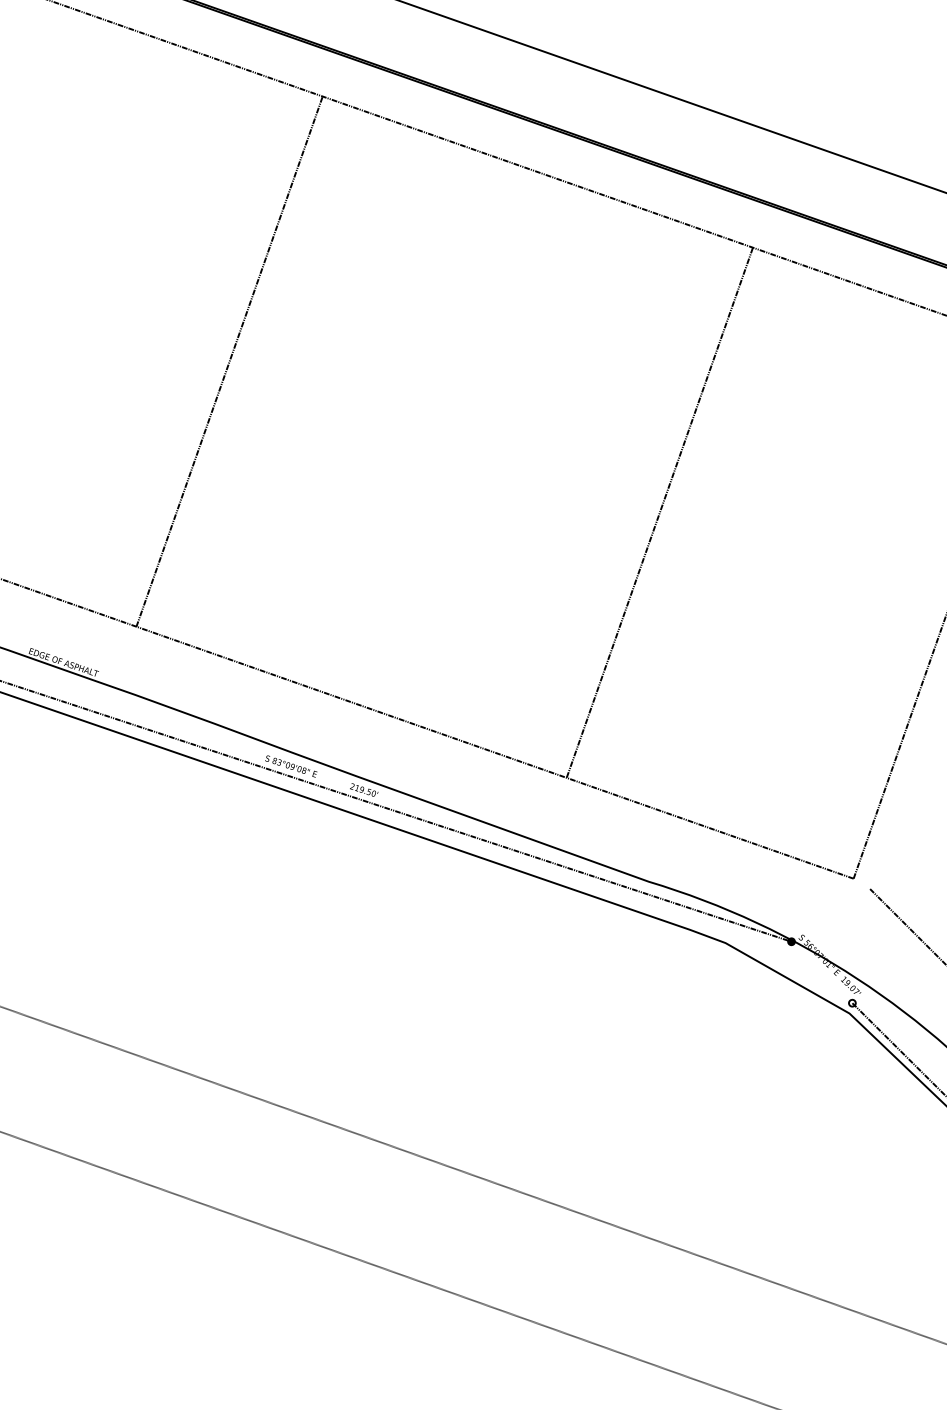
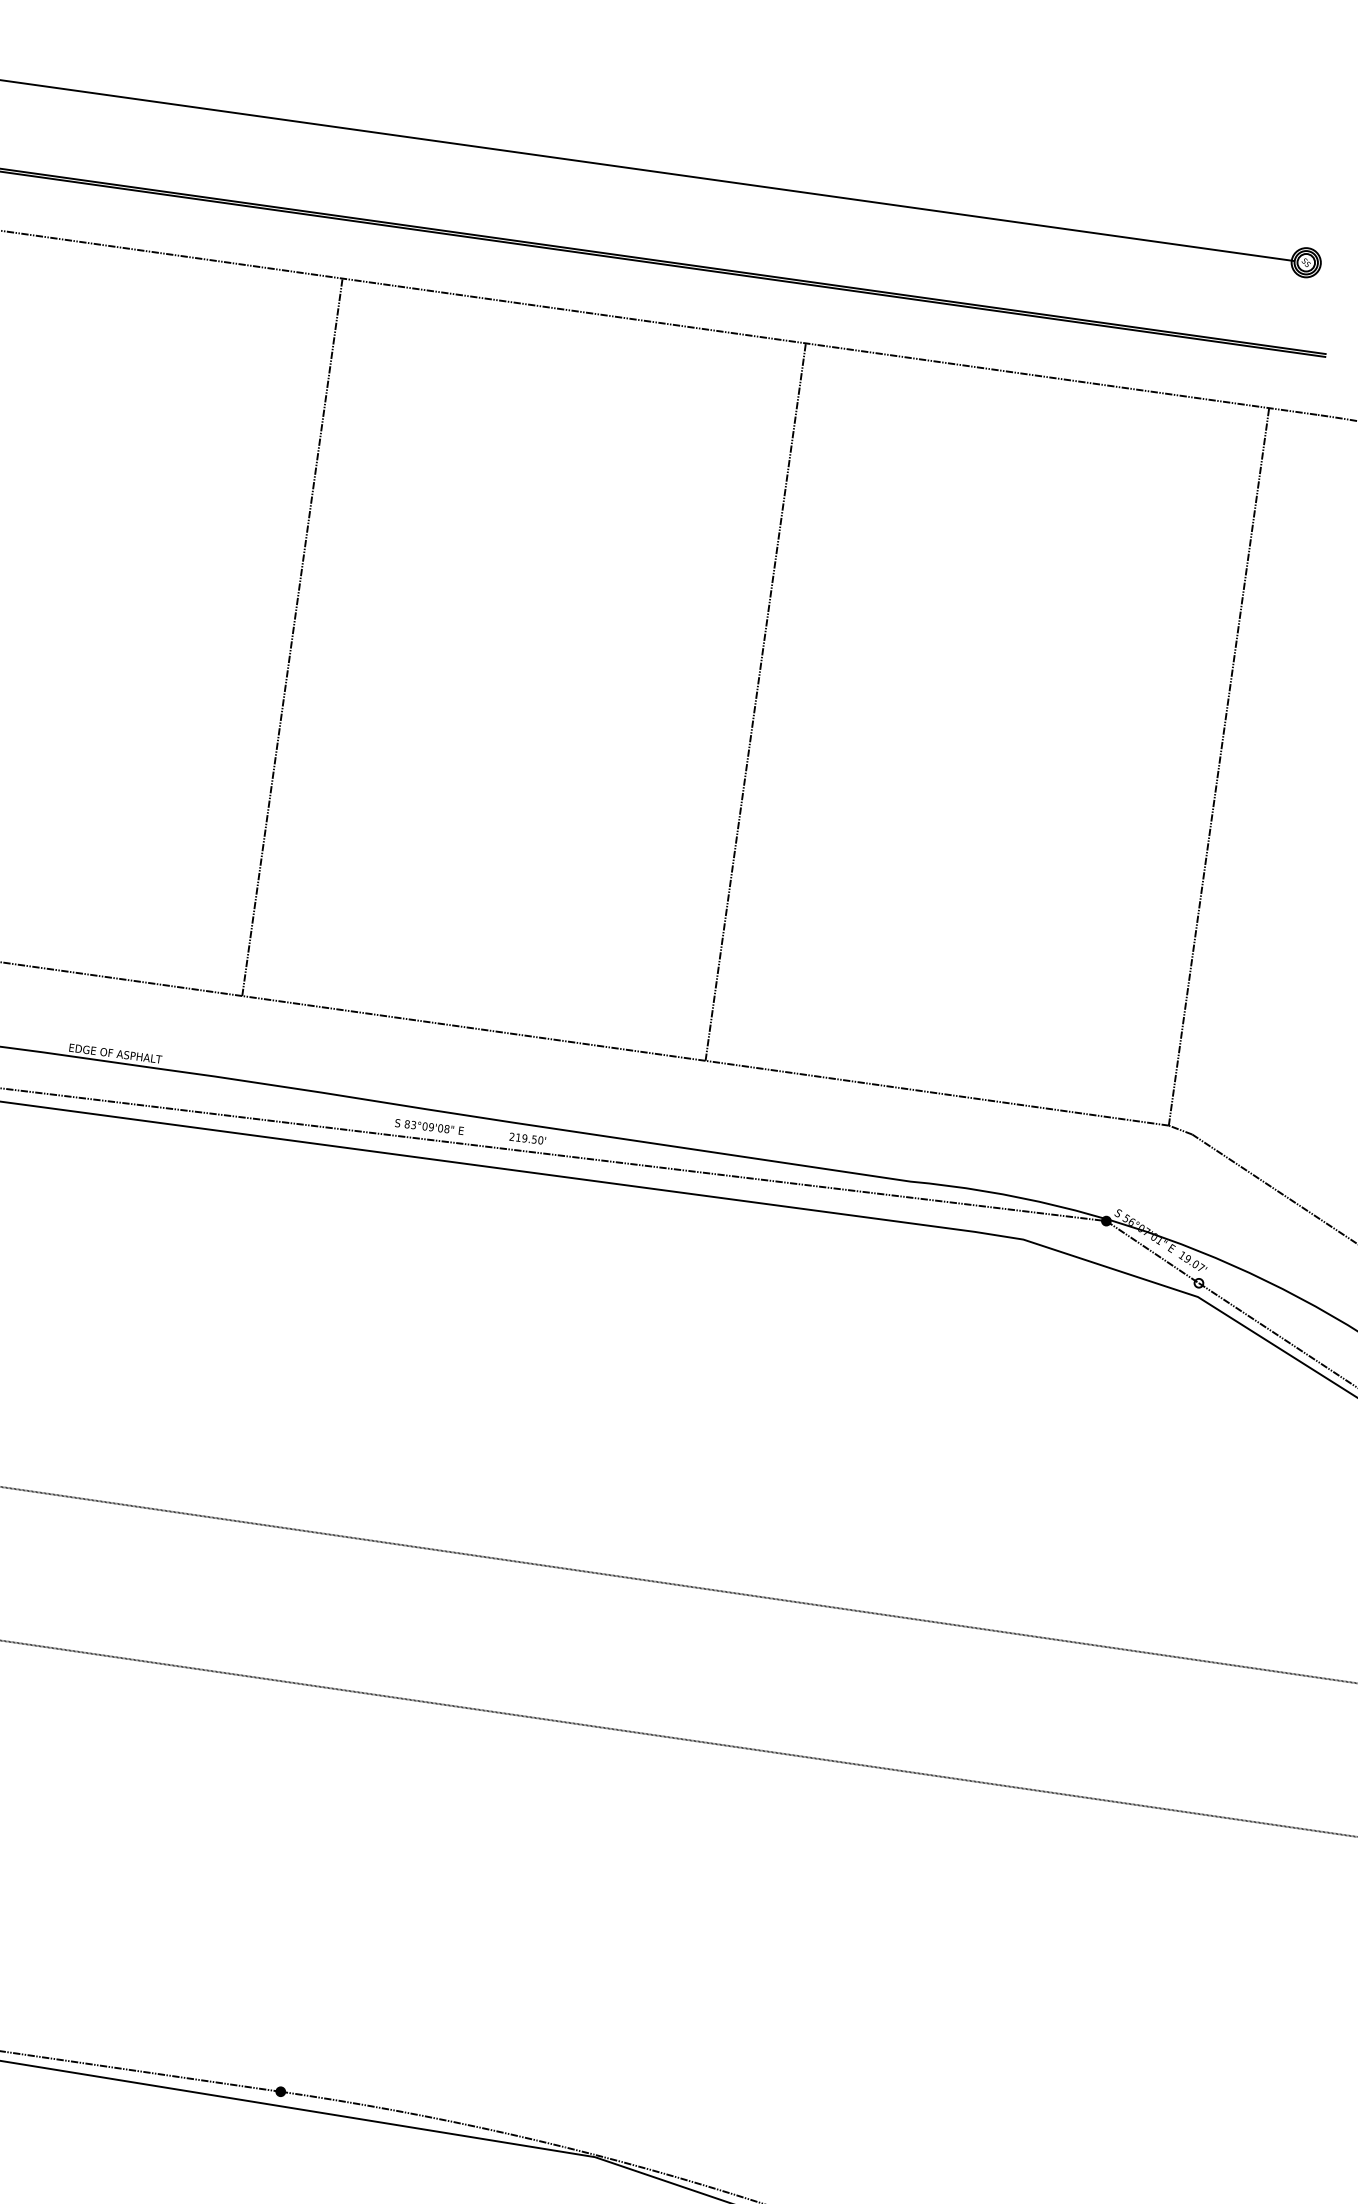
line: (229, 361) -> (292, 637), moved
line: (659, 511) -> (755, 701), moved
line: (861, 883) -> (1180, 1129), added
line: (821, 972) -> (1152, 1252), added

